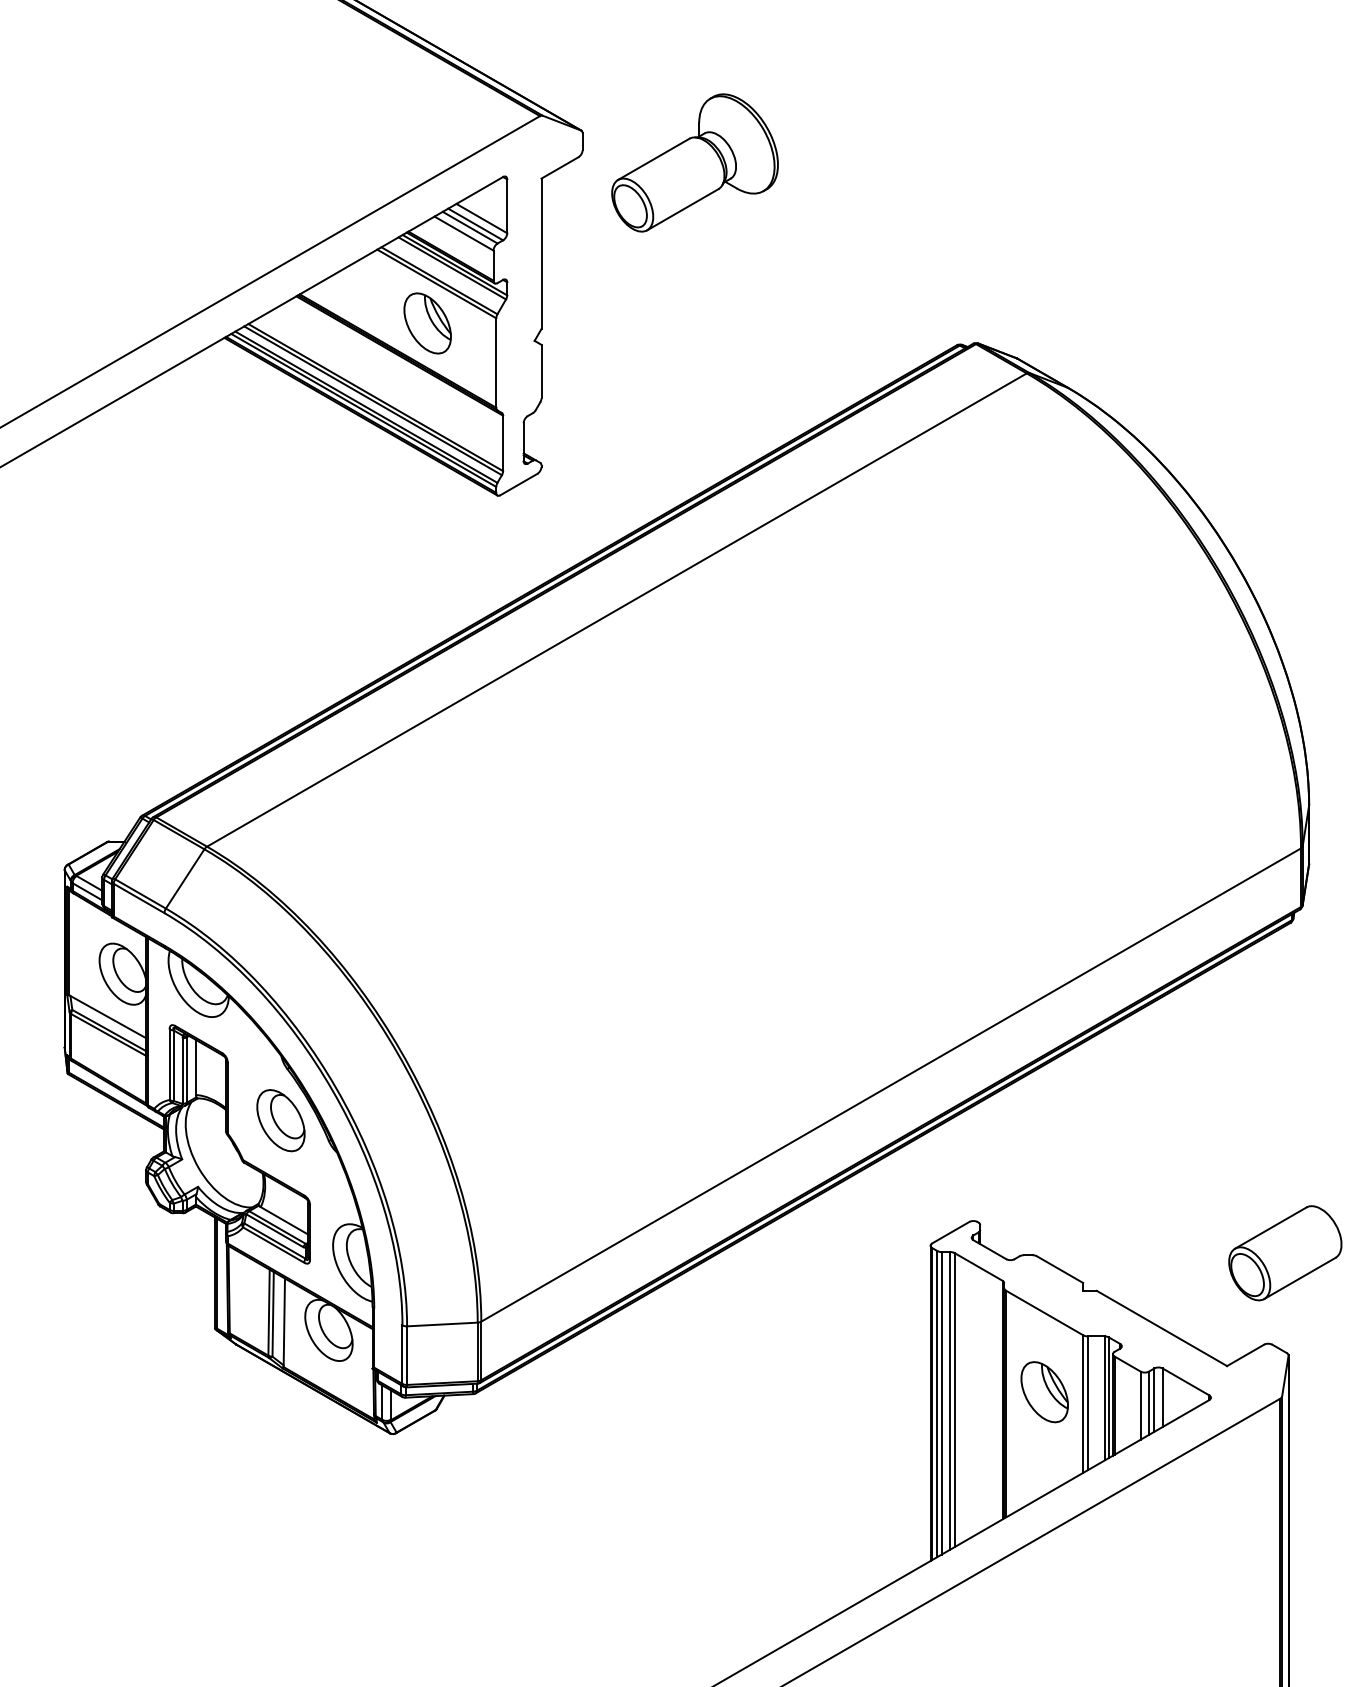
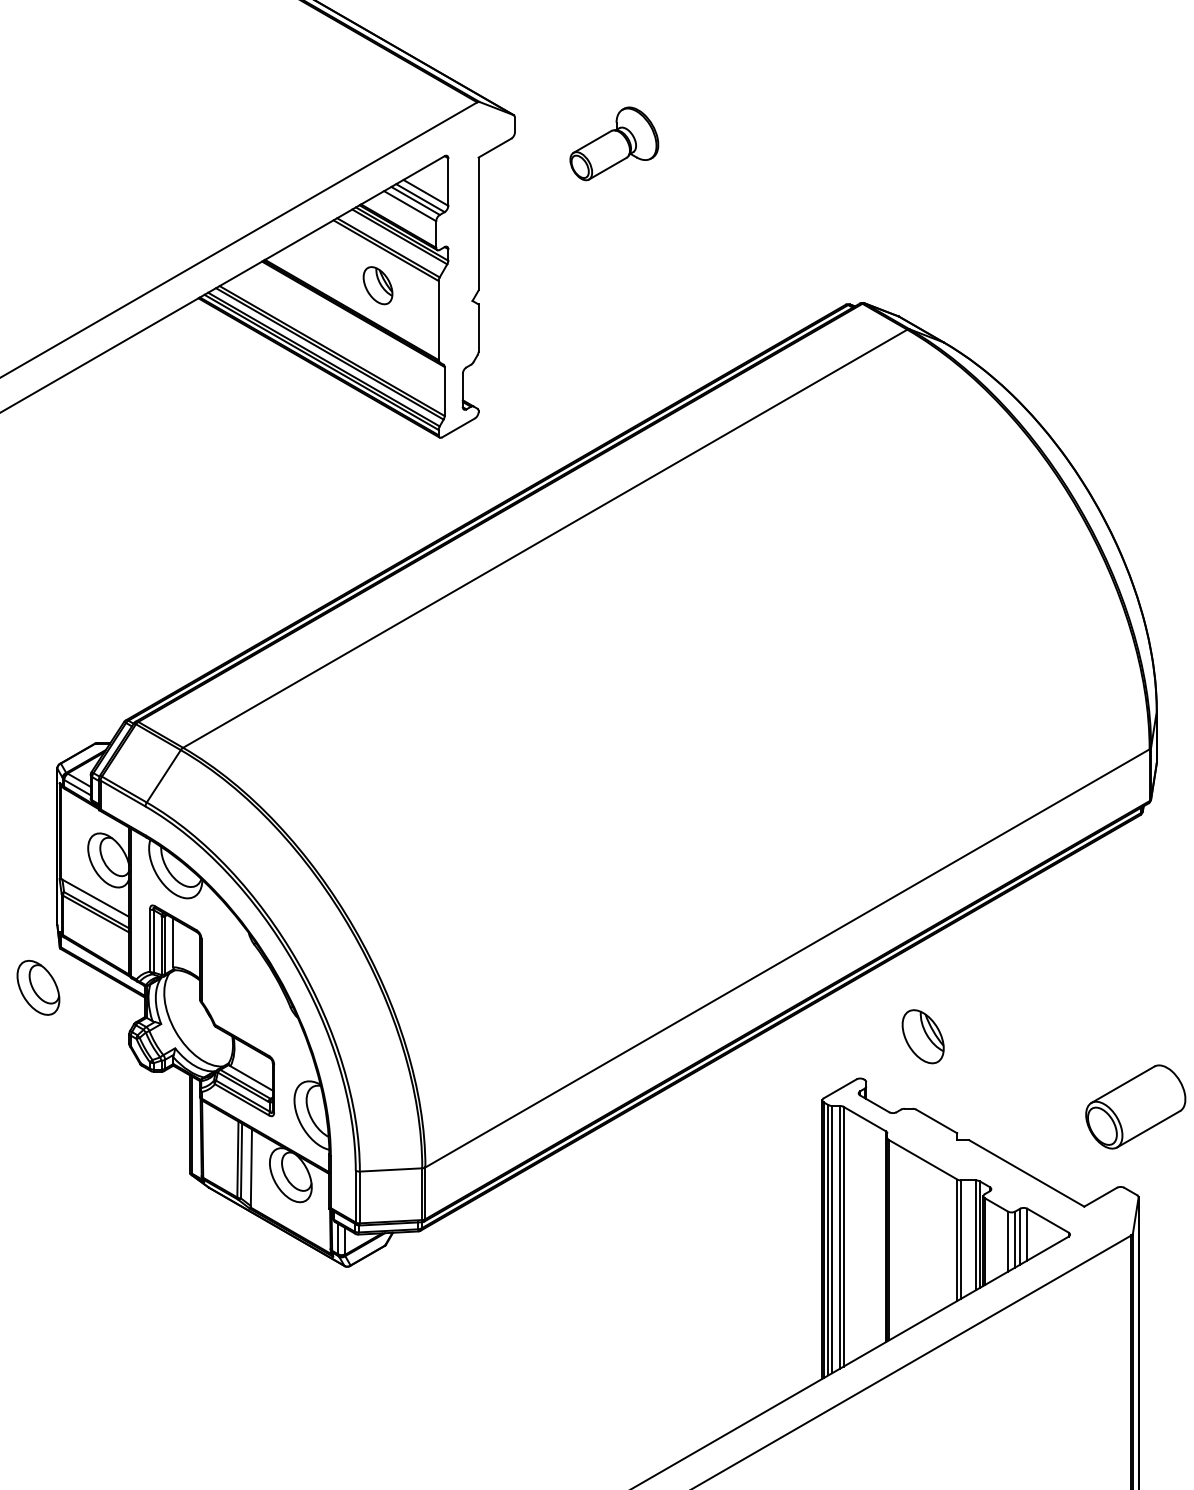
part: (695, 162) -> (614, 143), size x0.6
part: (427, 323) -> (377, 285), size x0.7
part: (281, 1120) -> (38, 987), moved
part: (1043, 1391) -> (922, 1036), moved

